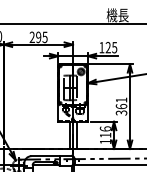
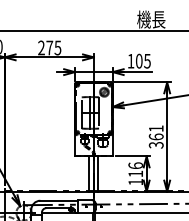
text: (38, 37) -> (49, 48), 295 -> 275
text: (107, 47) -> (138, 60), 125 -> 105

